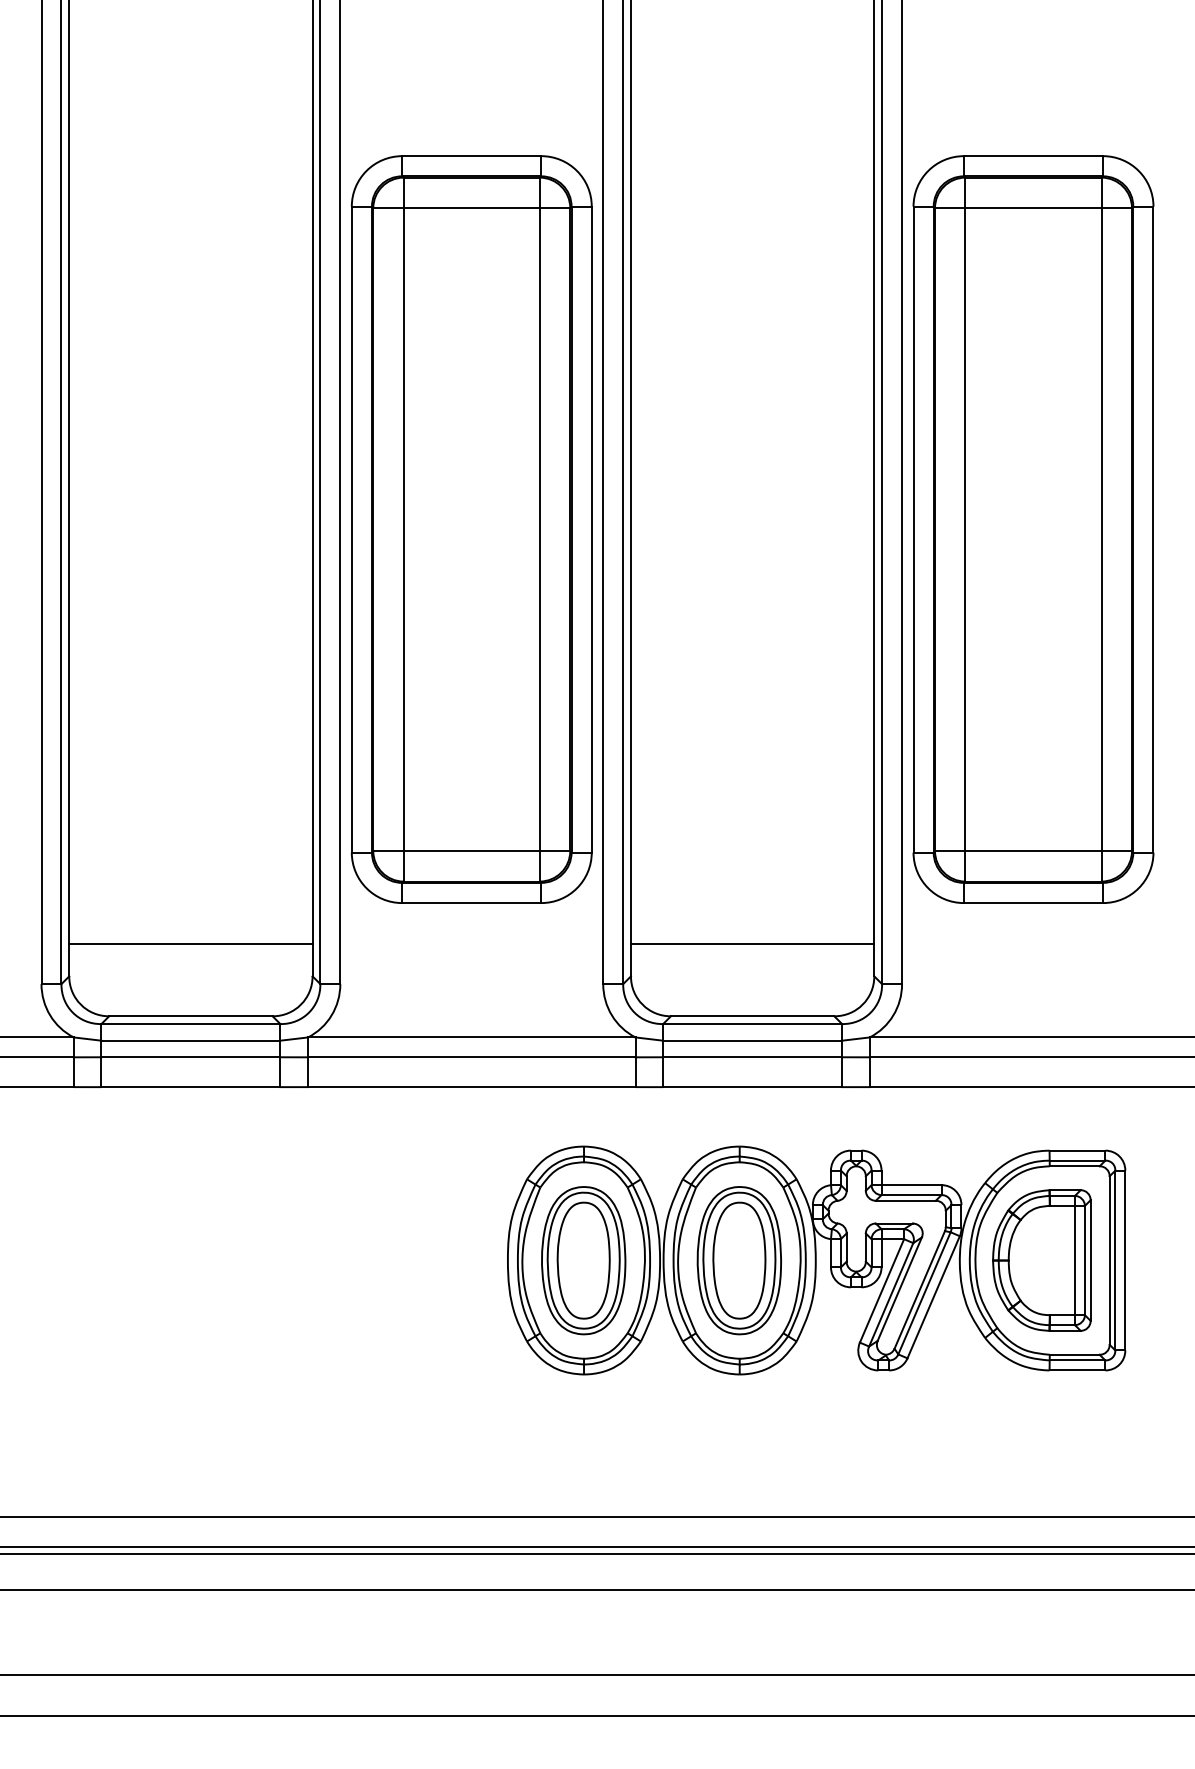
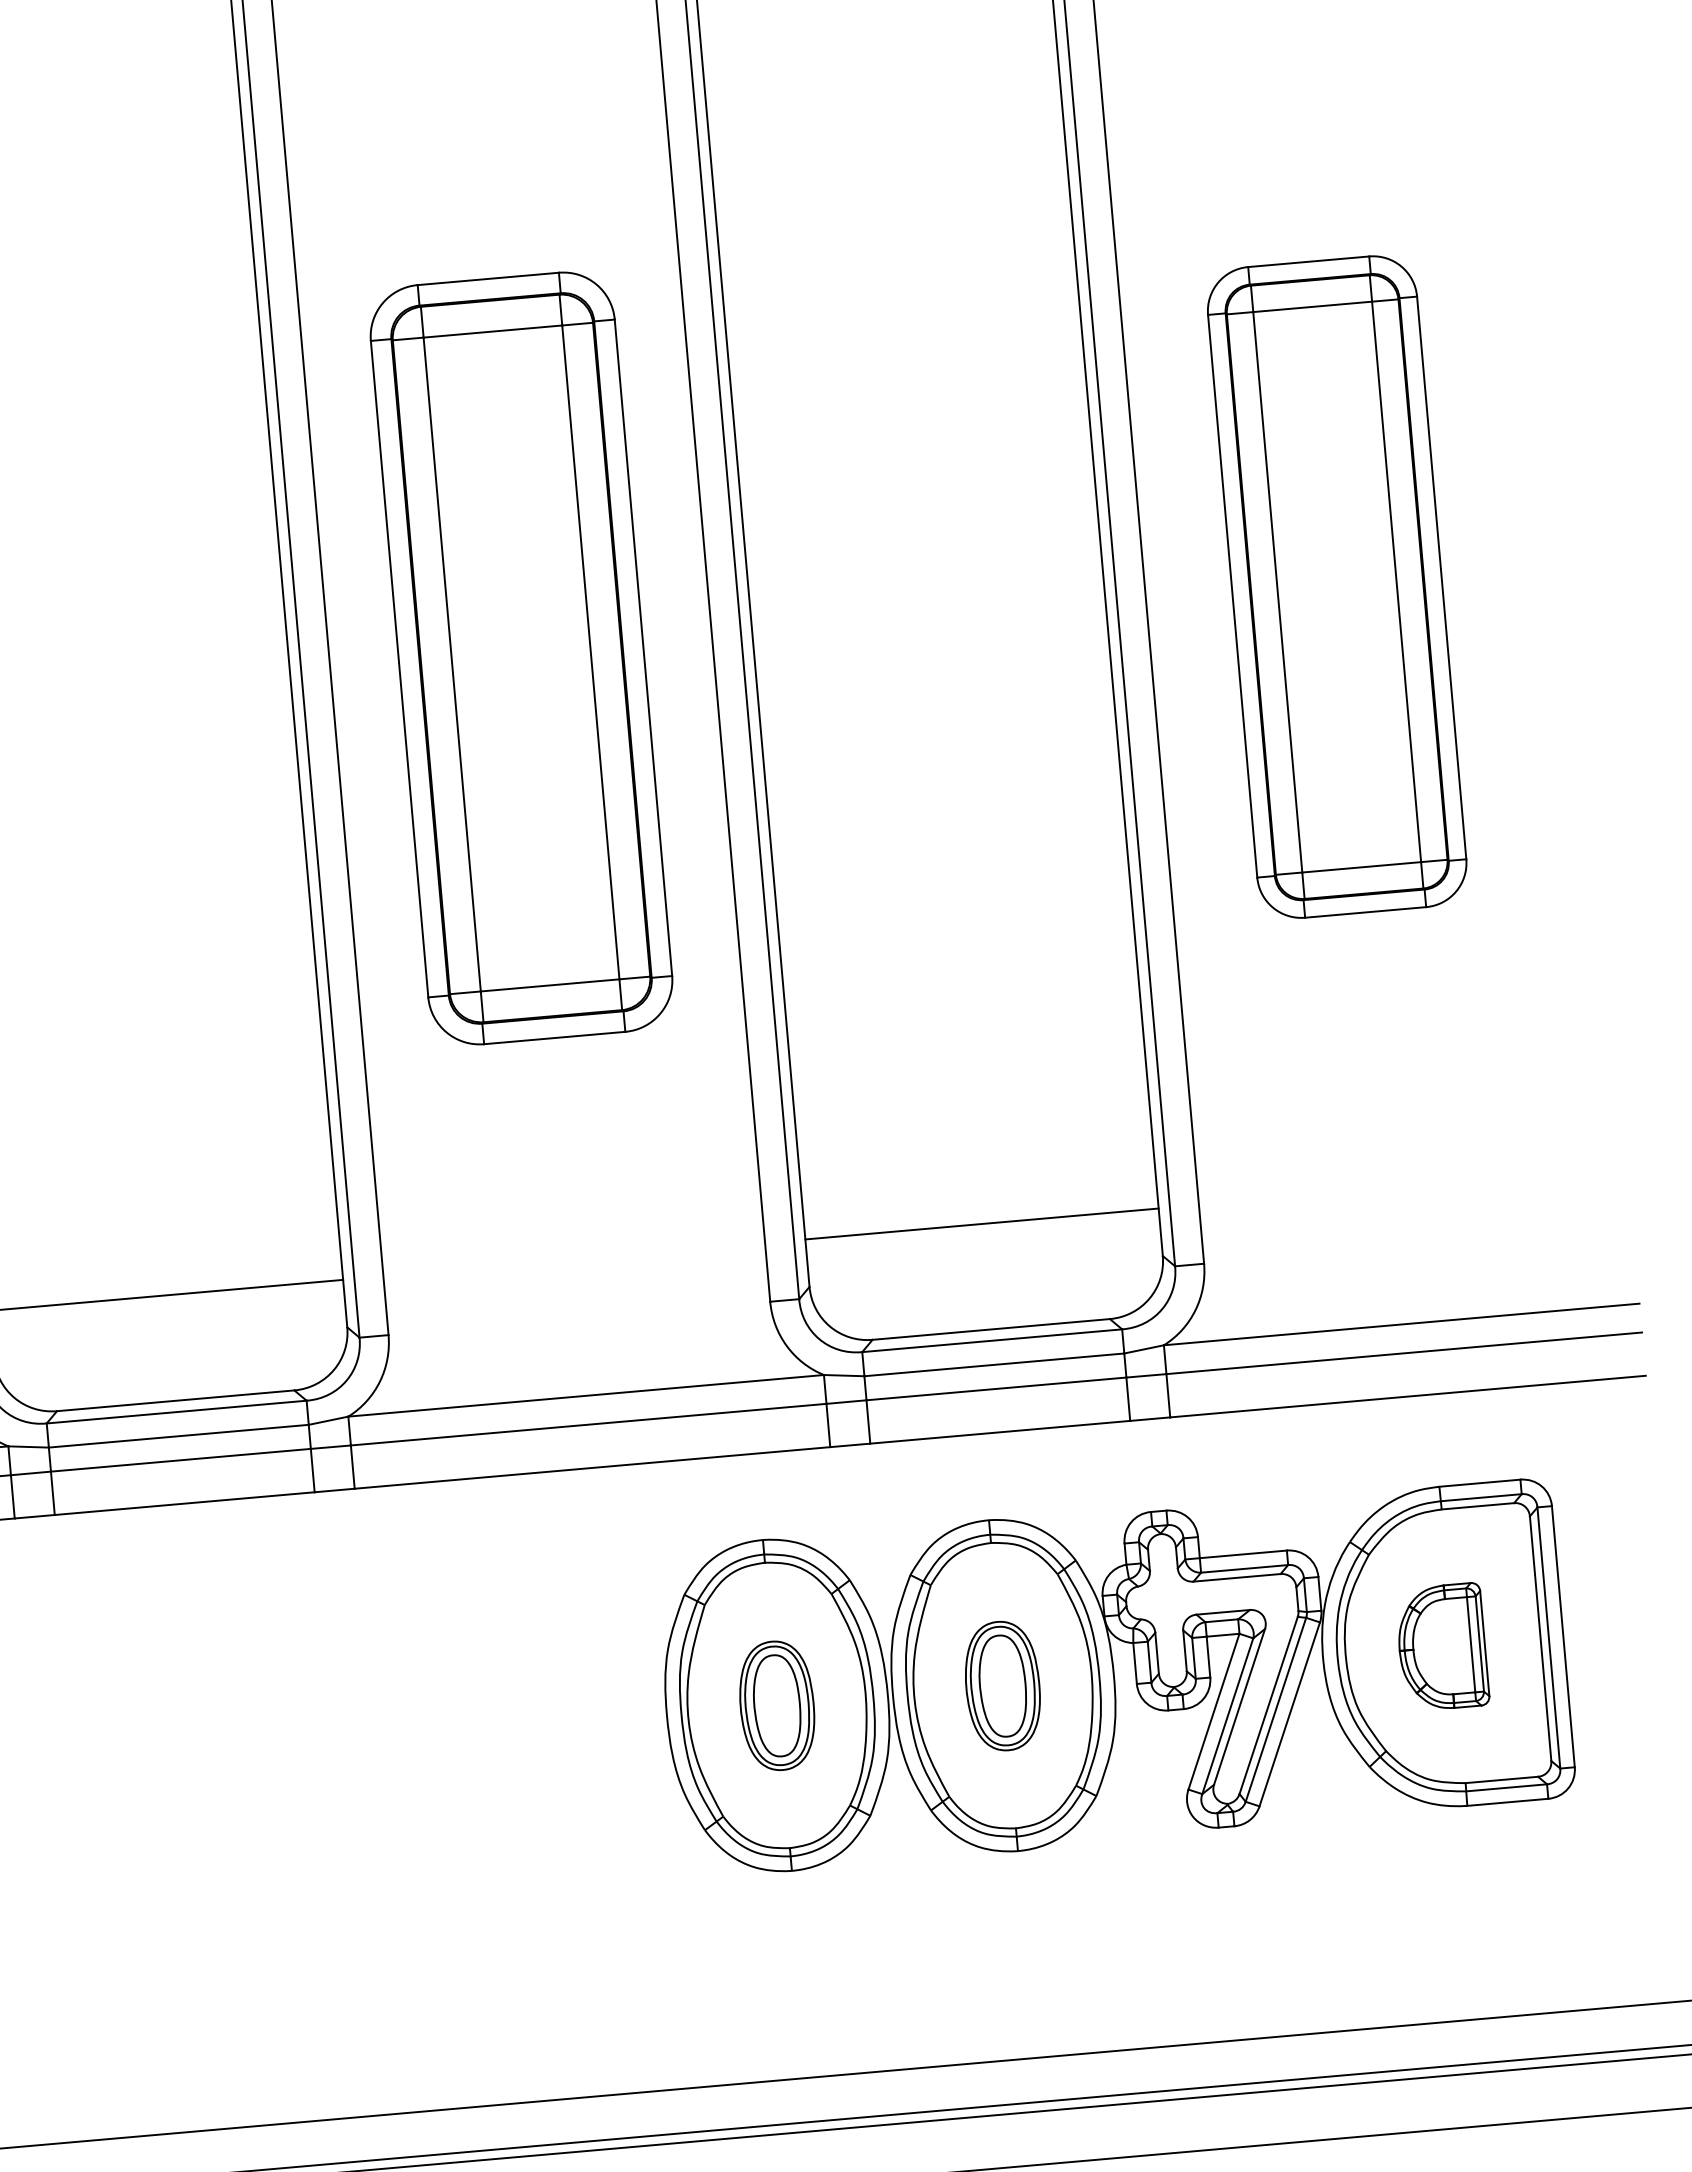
part: (471, 529) -> (521, 658), size x0.7
part: (1033, 529) -> (1337, 587), size x0.6
part: (583, 1260) -> (776, 1705), size x0.6
part: (738, 1260) -> (1001, 1685), size x0.6
part: (1041, 1260) -> (1441, 1647), size x0.6

